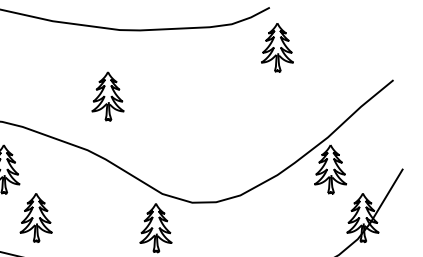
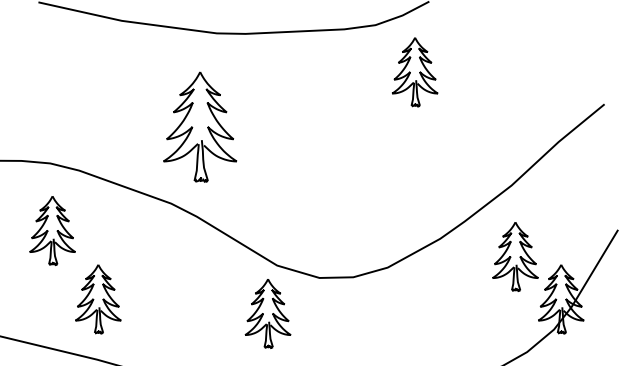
part: (277, 47) -> (415, 72), moved
part: (107, 96) -> (199, 127), size x1.6
part: (330, 169) -> (515, 256), moved

